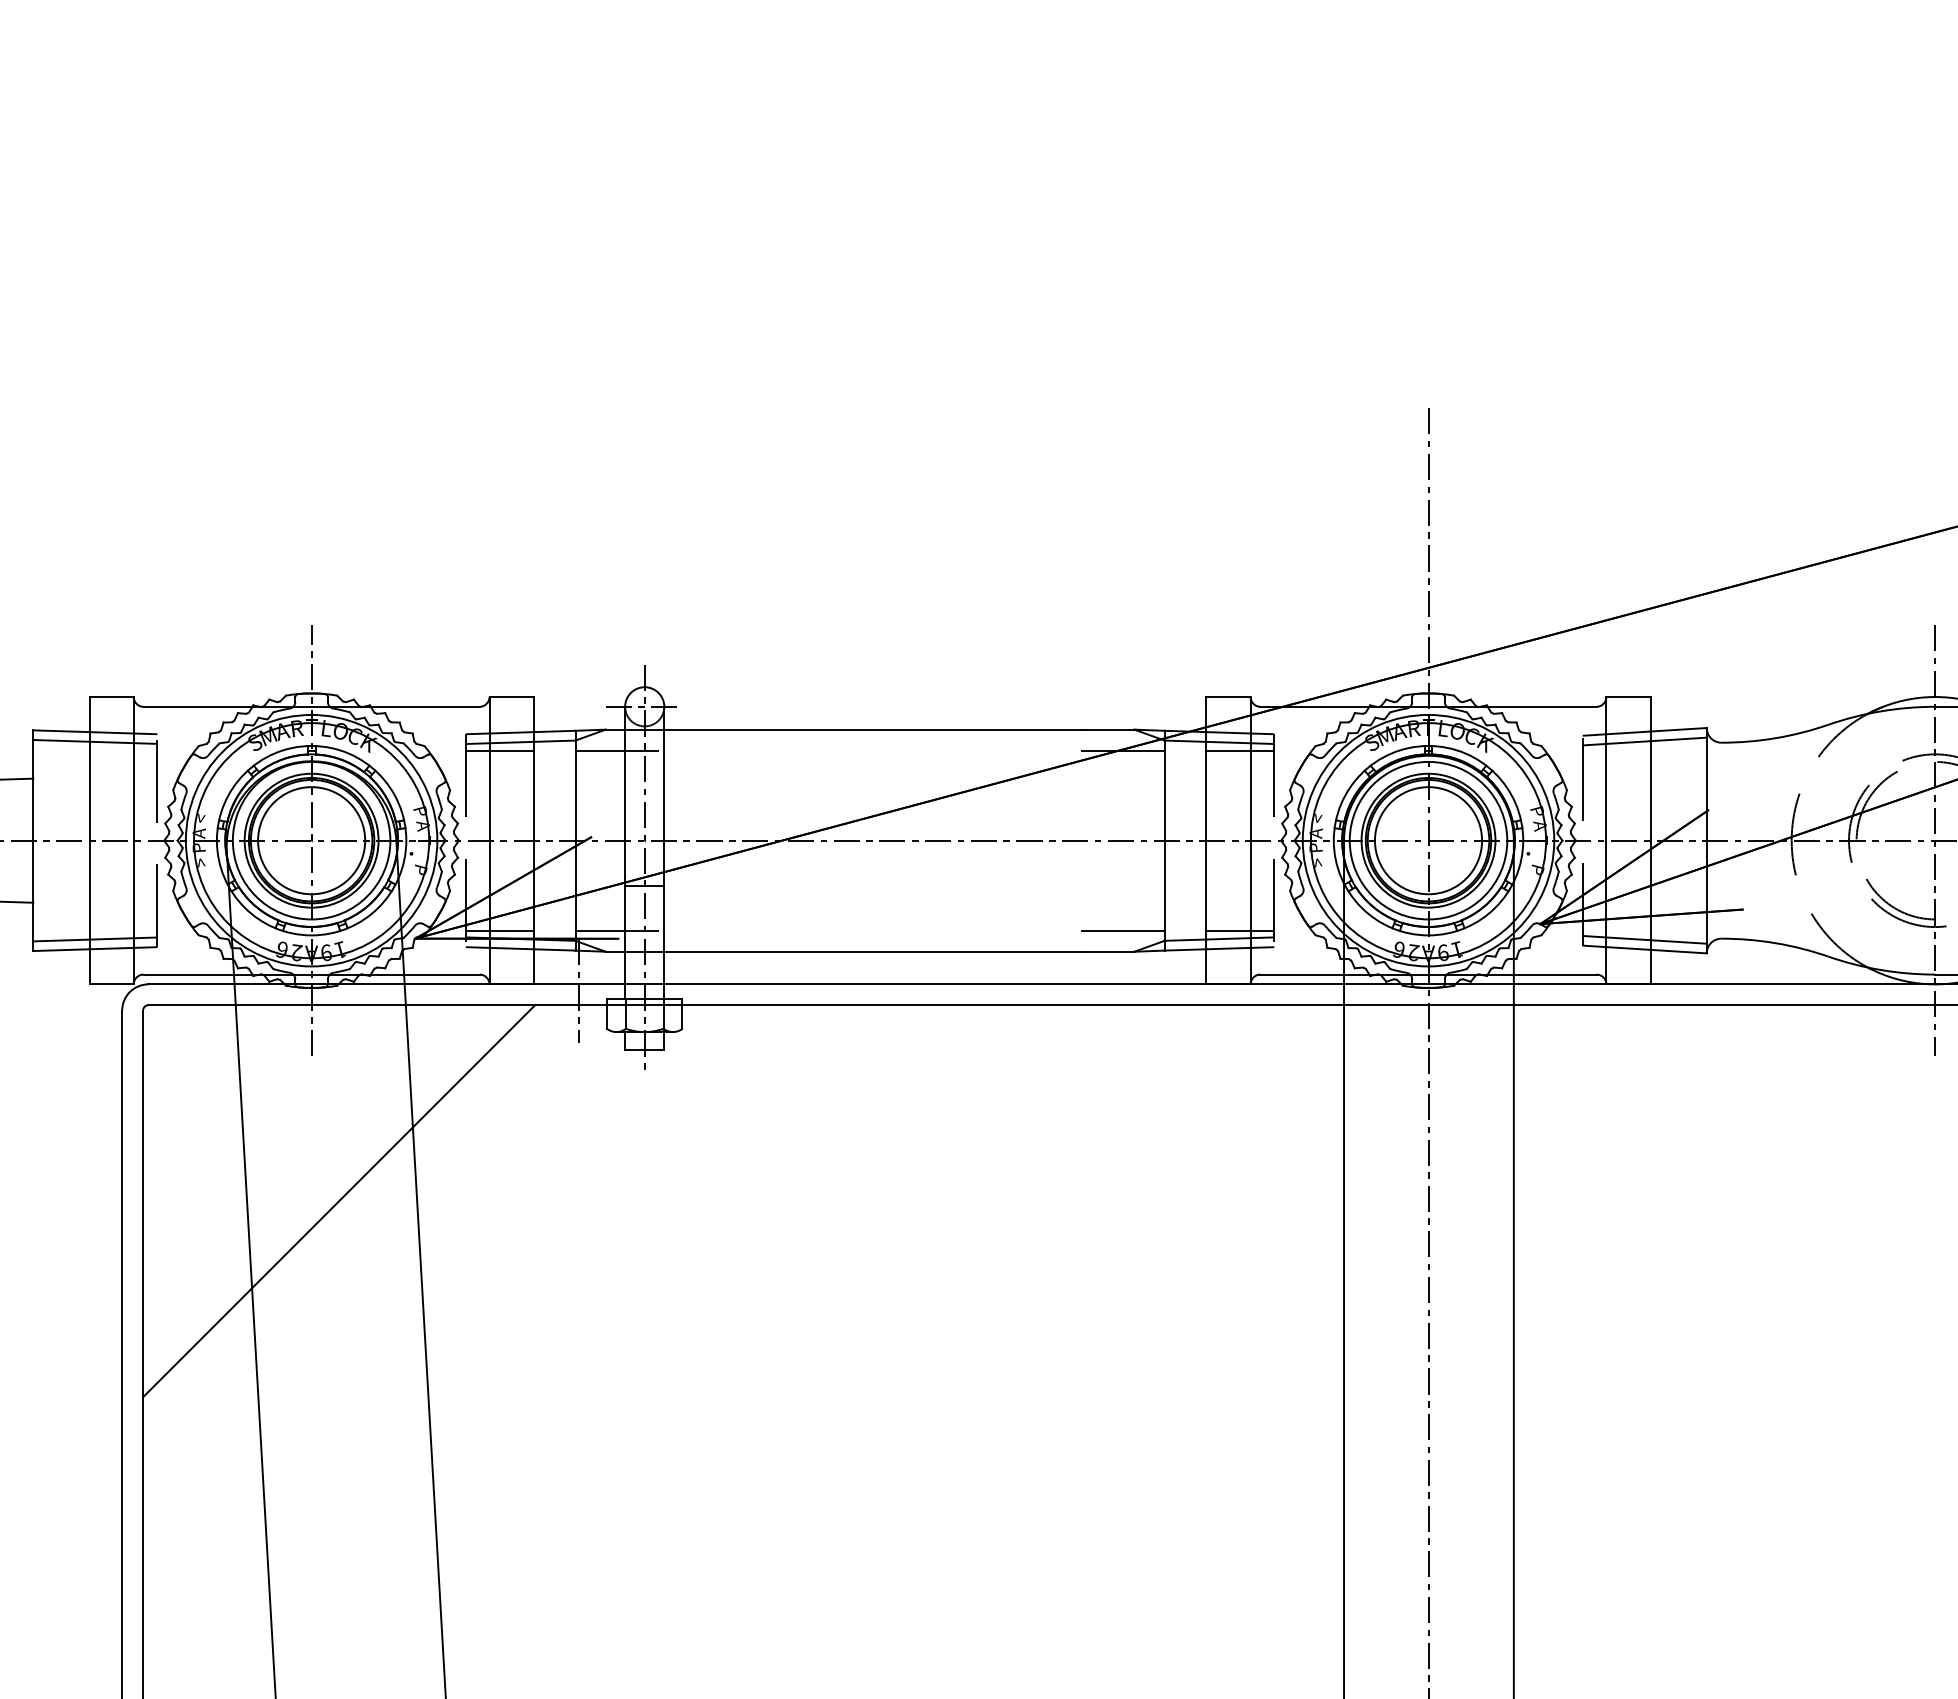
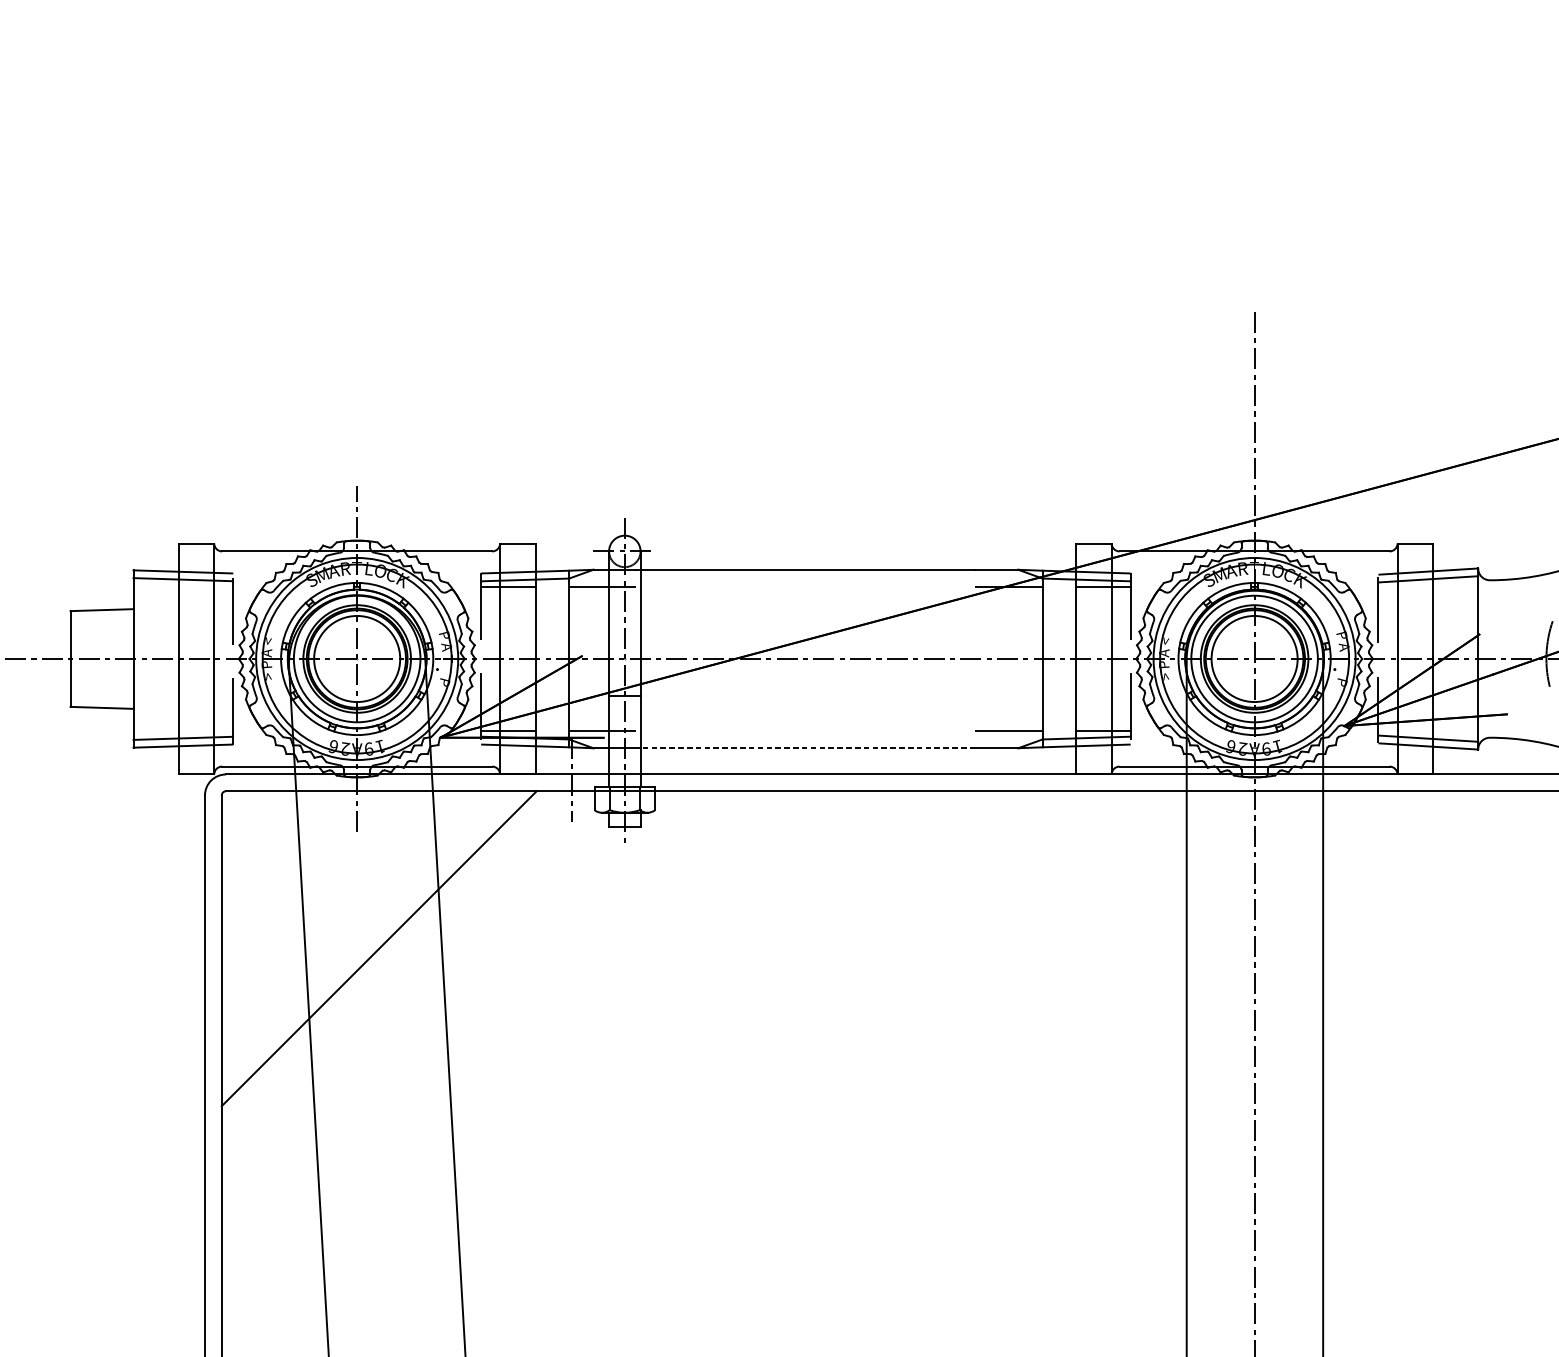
line: (870, 951) -> (806, 748), solid -> dashed

